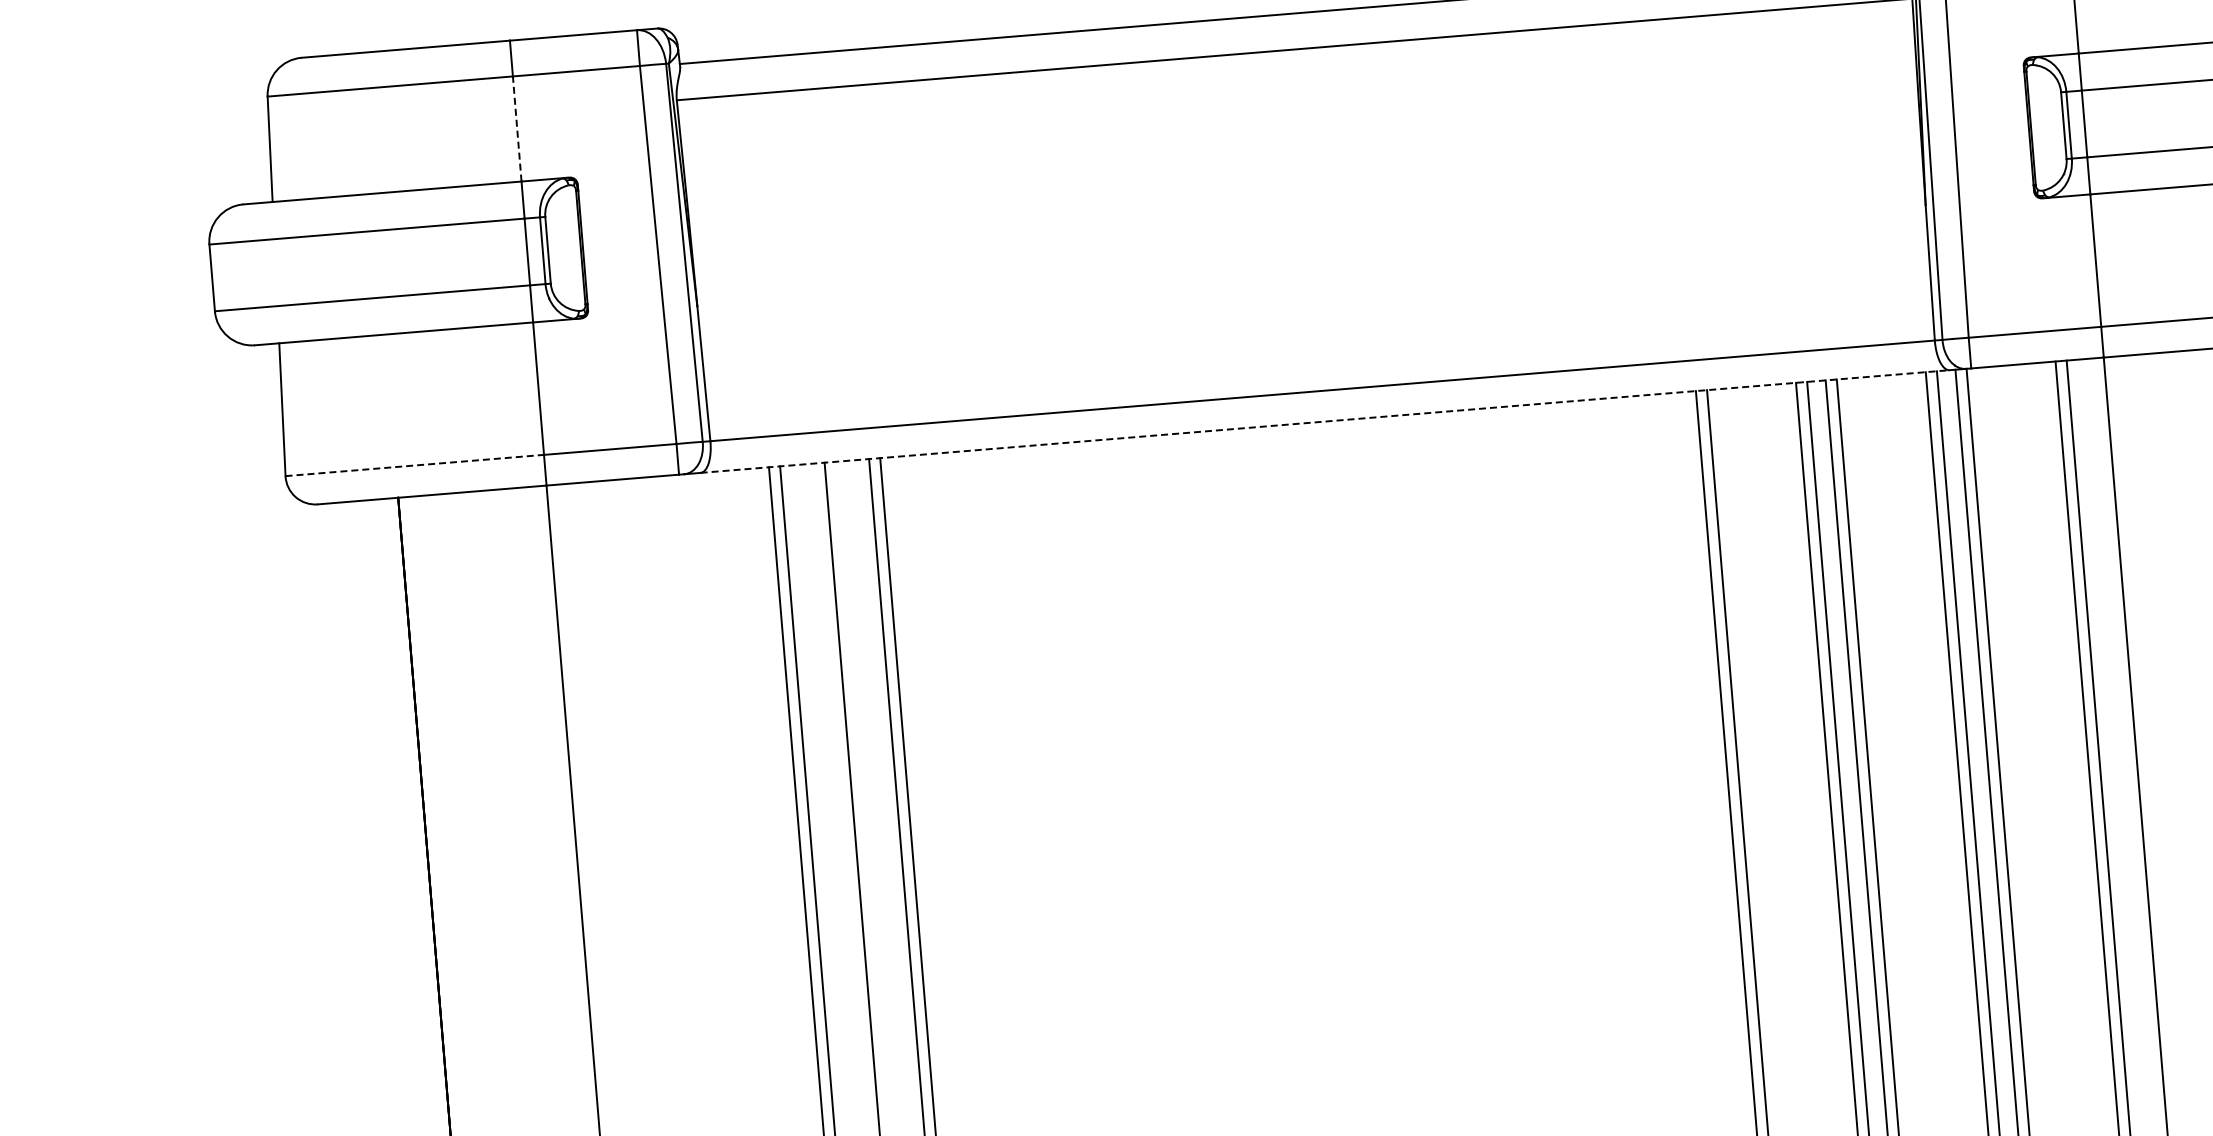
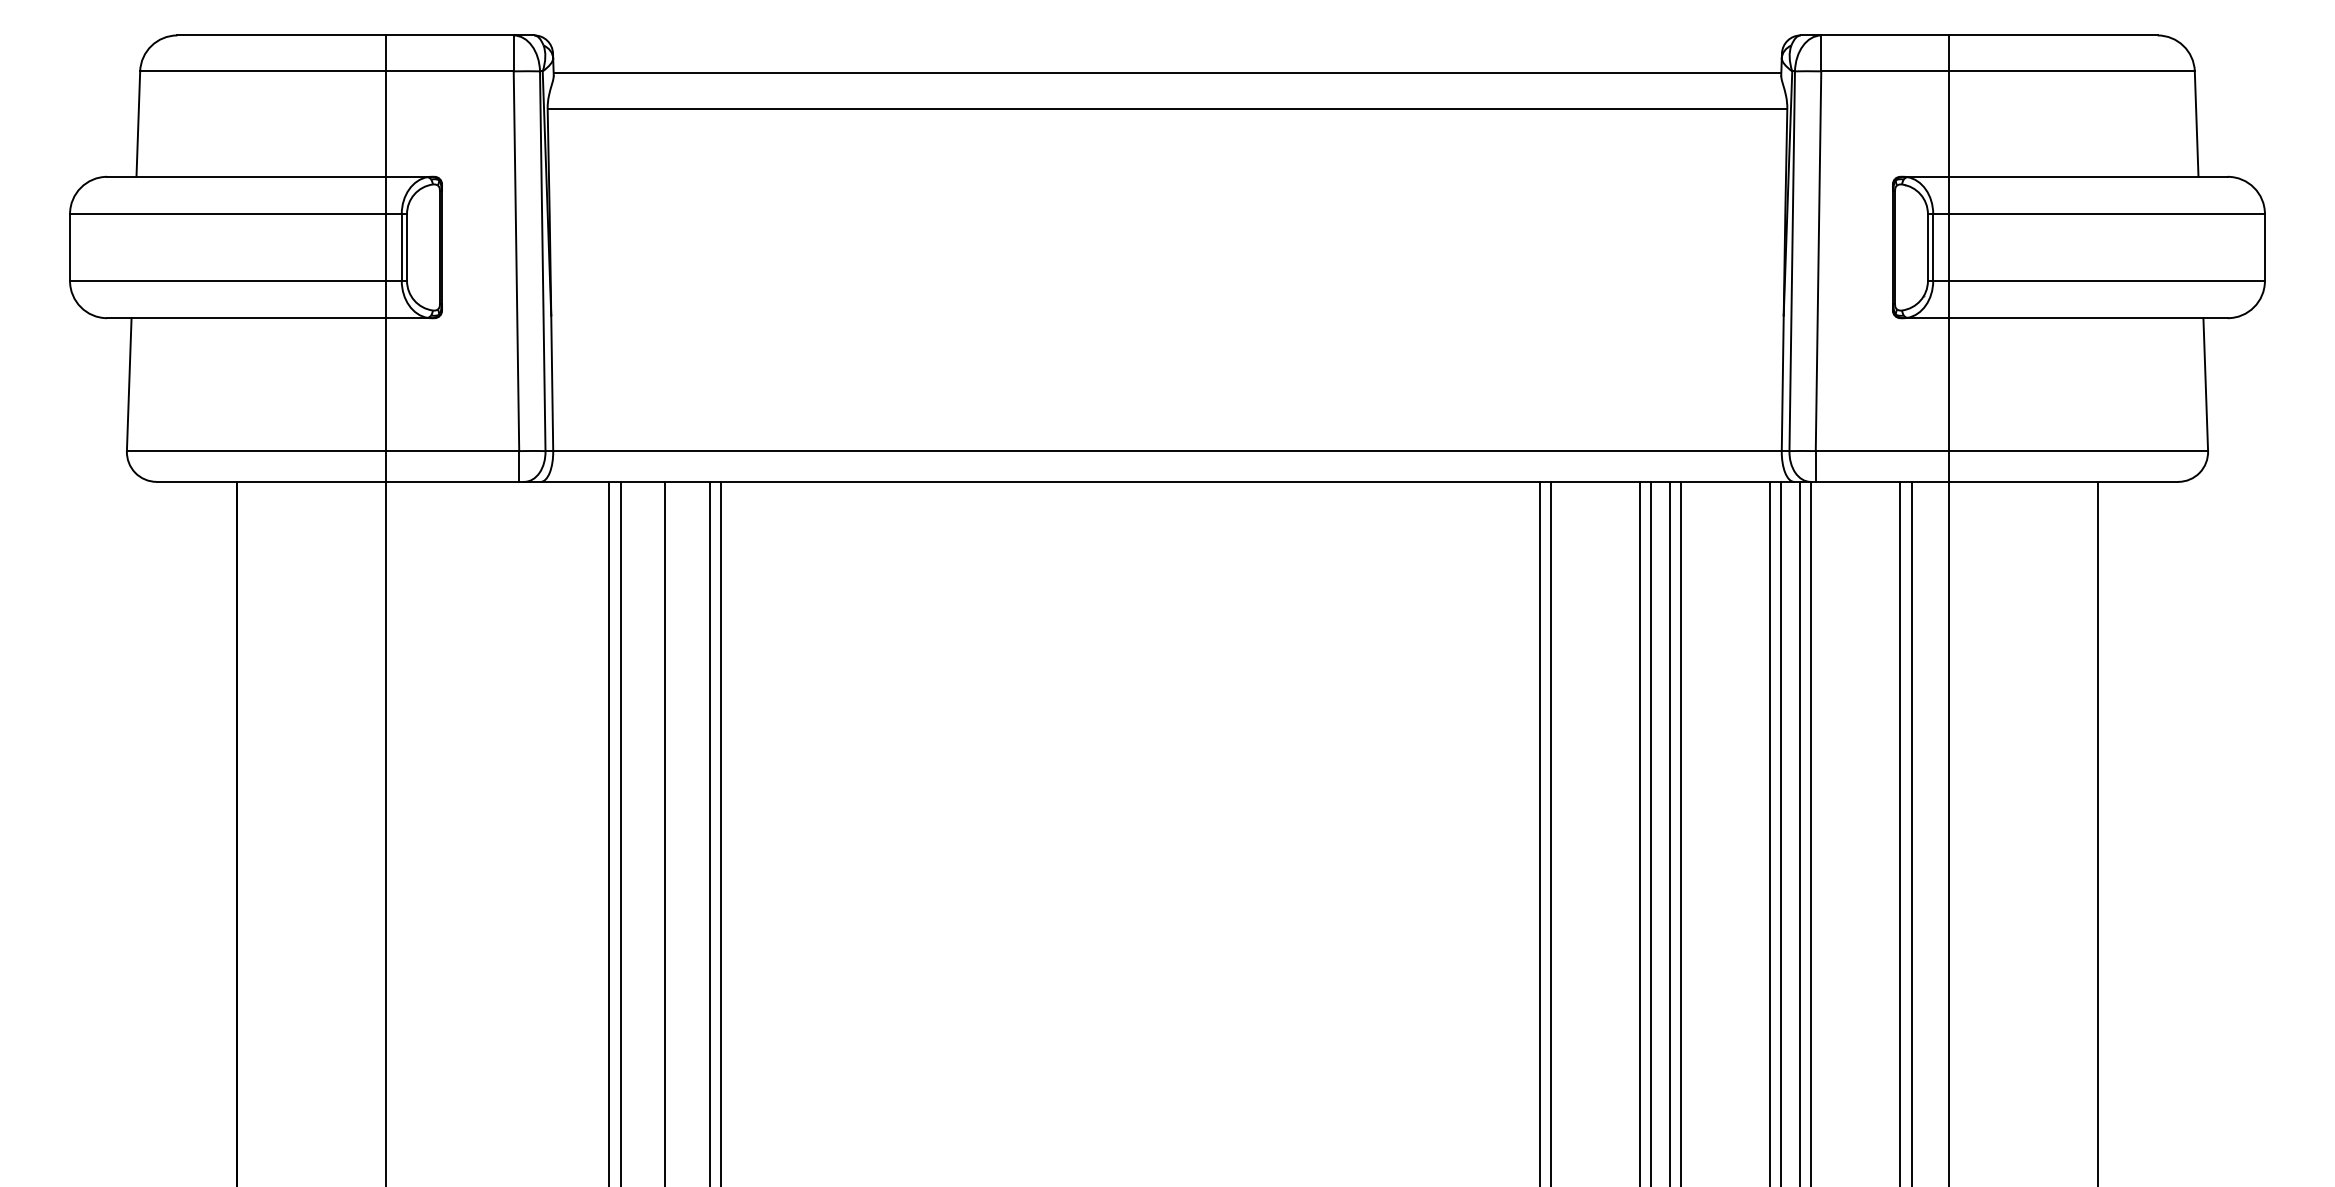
line: (517, 129) -> (386, 124), dashed -> solid
line: (1325, 421) -> (1167, 481), dashed -> solid
line: (414, 465) -> (256, 451), dashed -> solid

